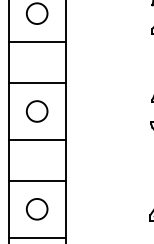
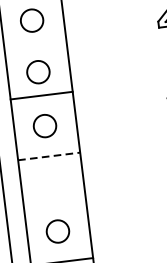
line: (37, 41) -> (36, 50), removed
circle: (37, 61) -> (38, 72), added
line: (37, 139) -> (49, 156), solid -> dashed
line: (37, 181) -> (54, 201), removed

